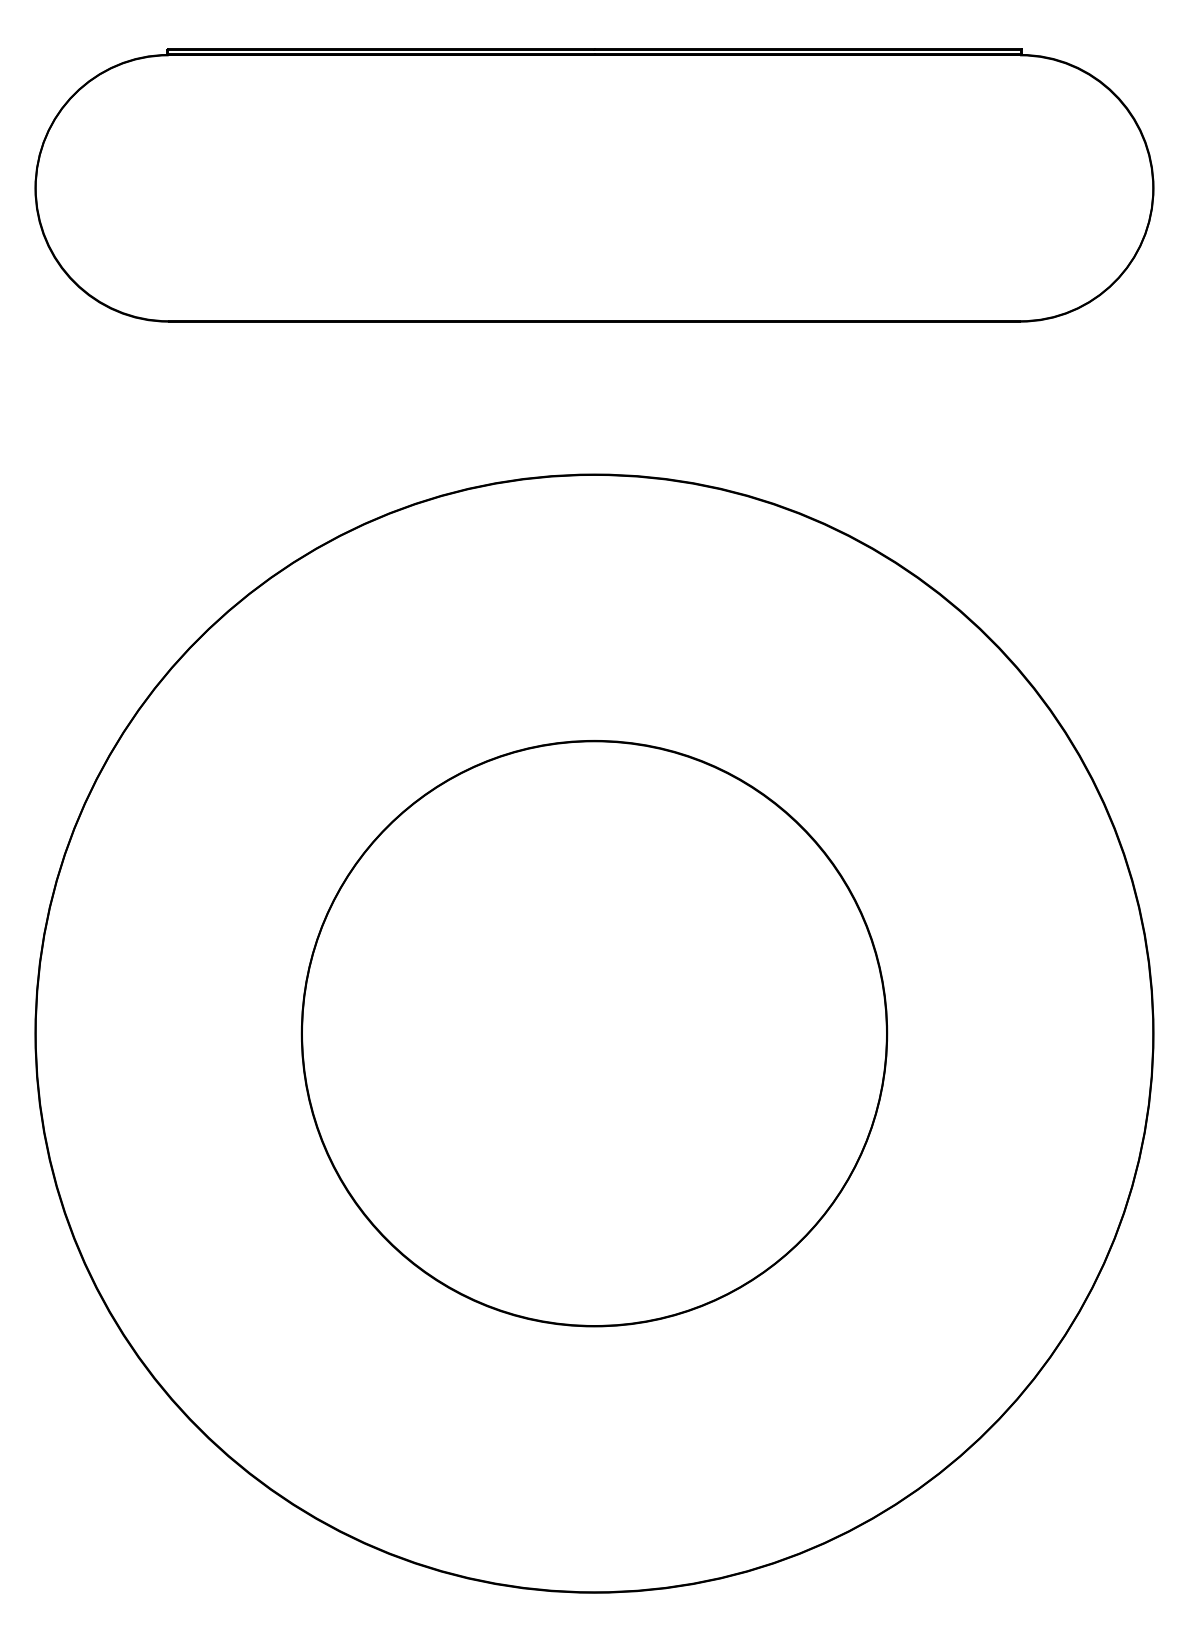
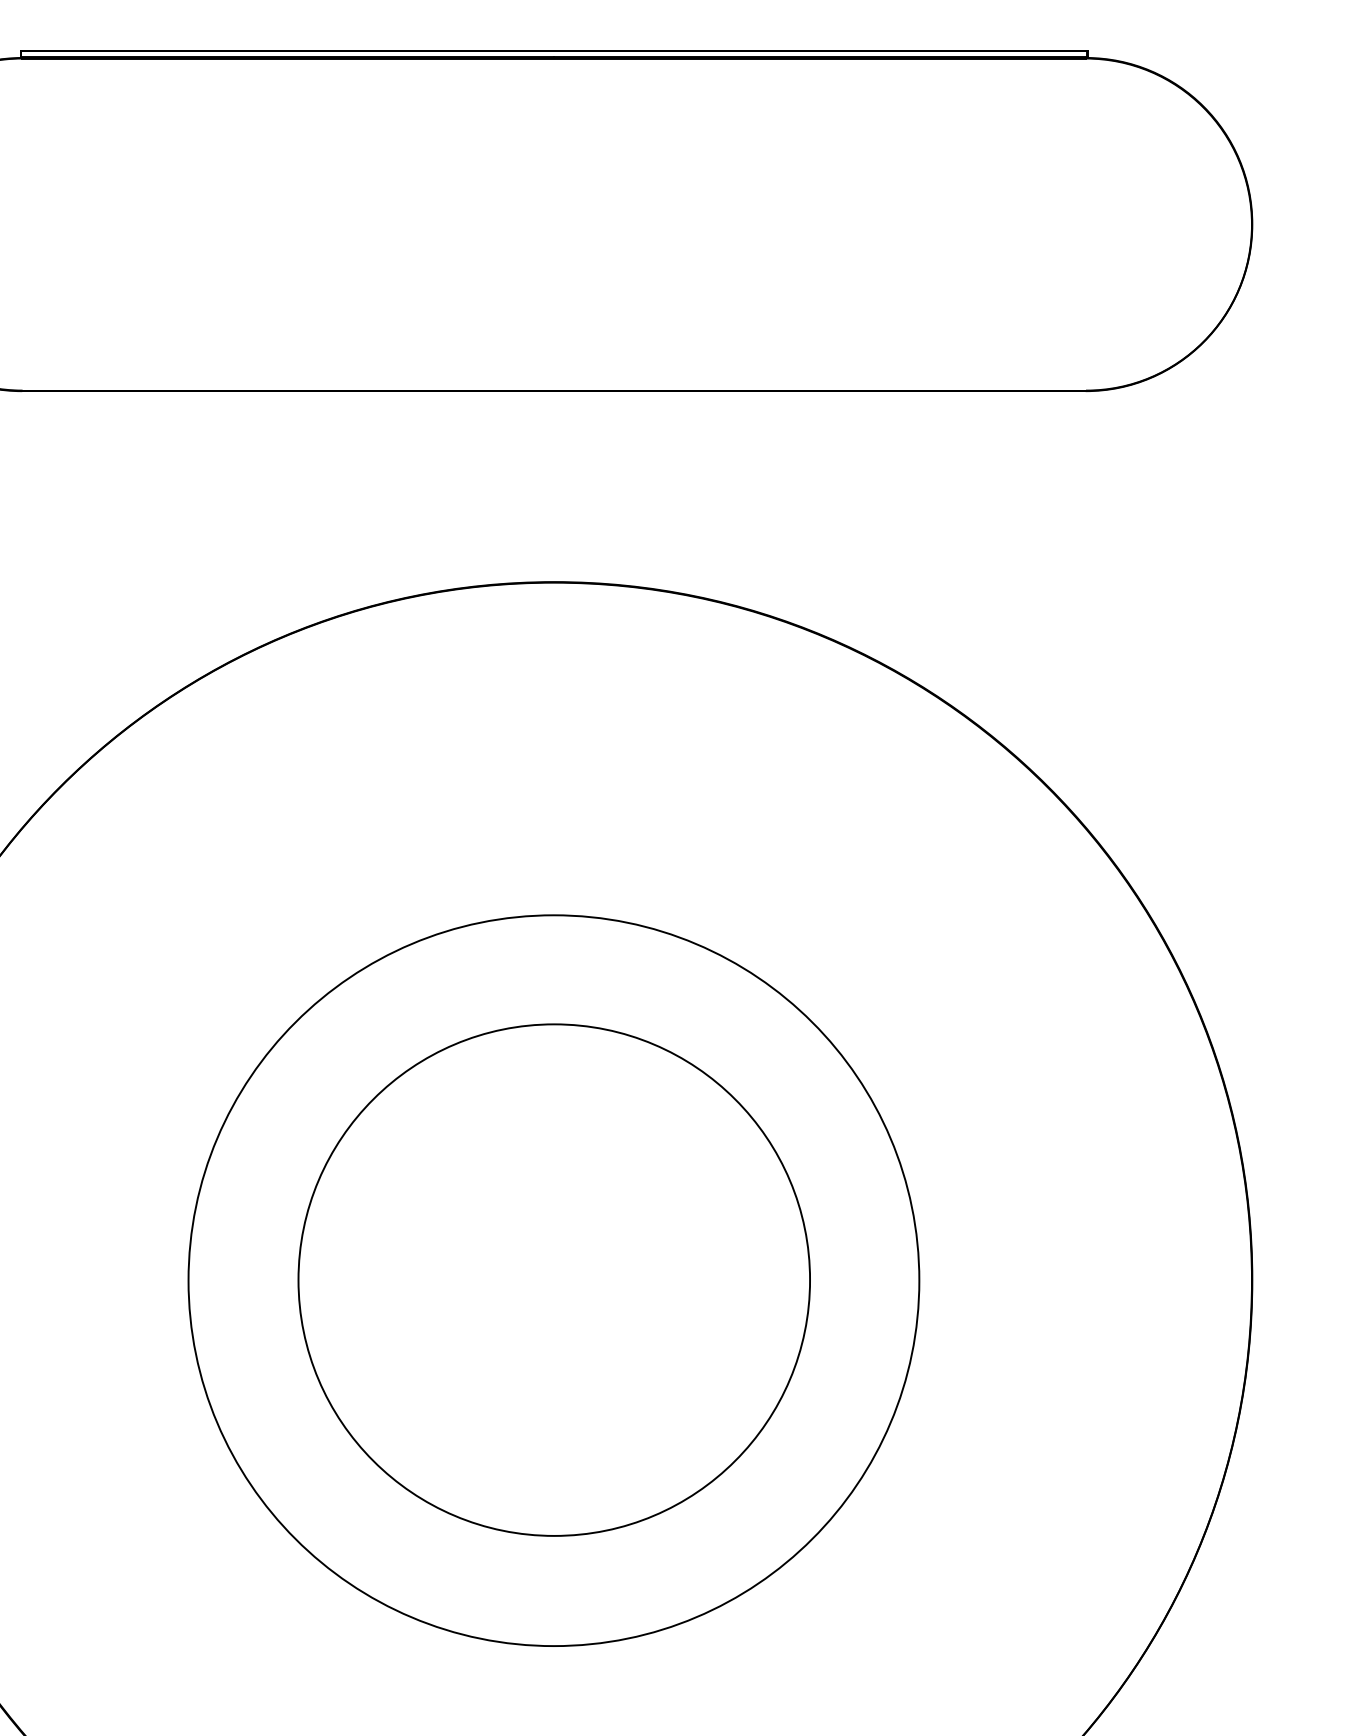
circle: (594, 1032) -> (554, 1278), size x0.7

